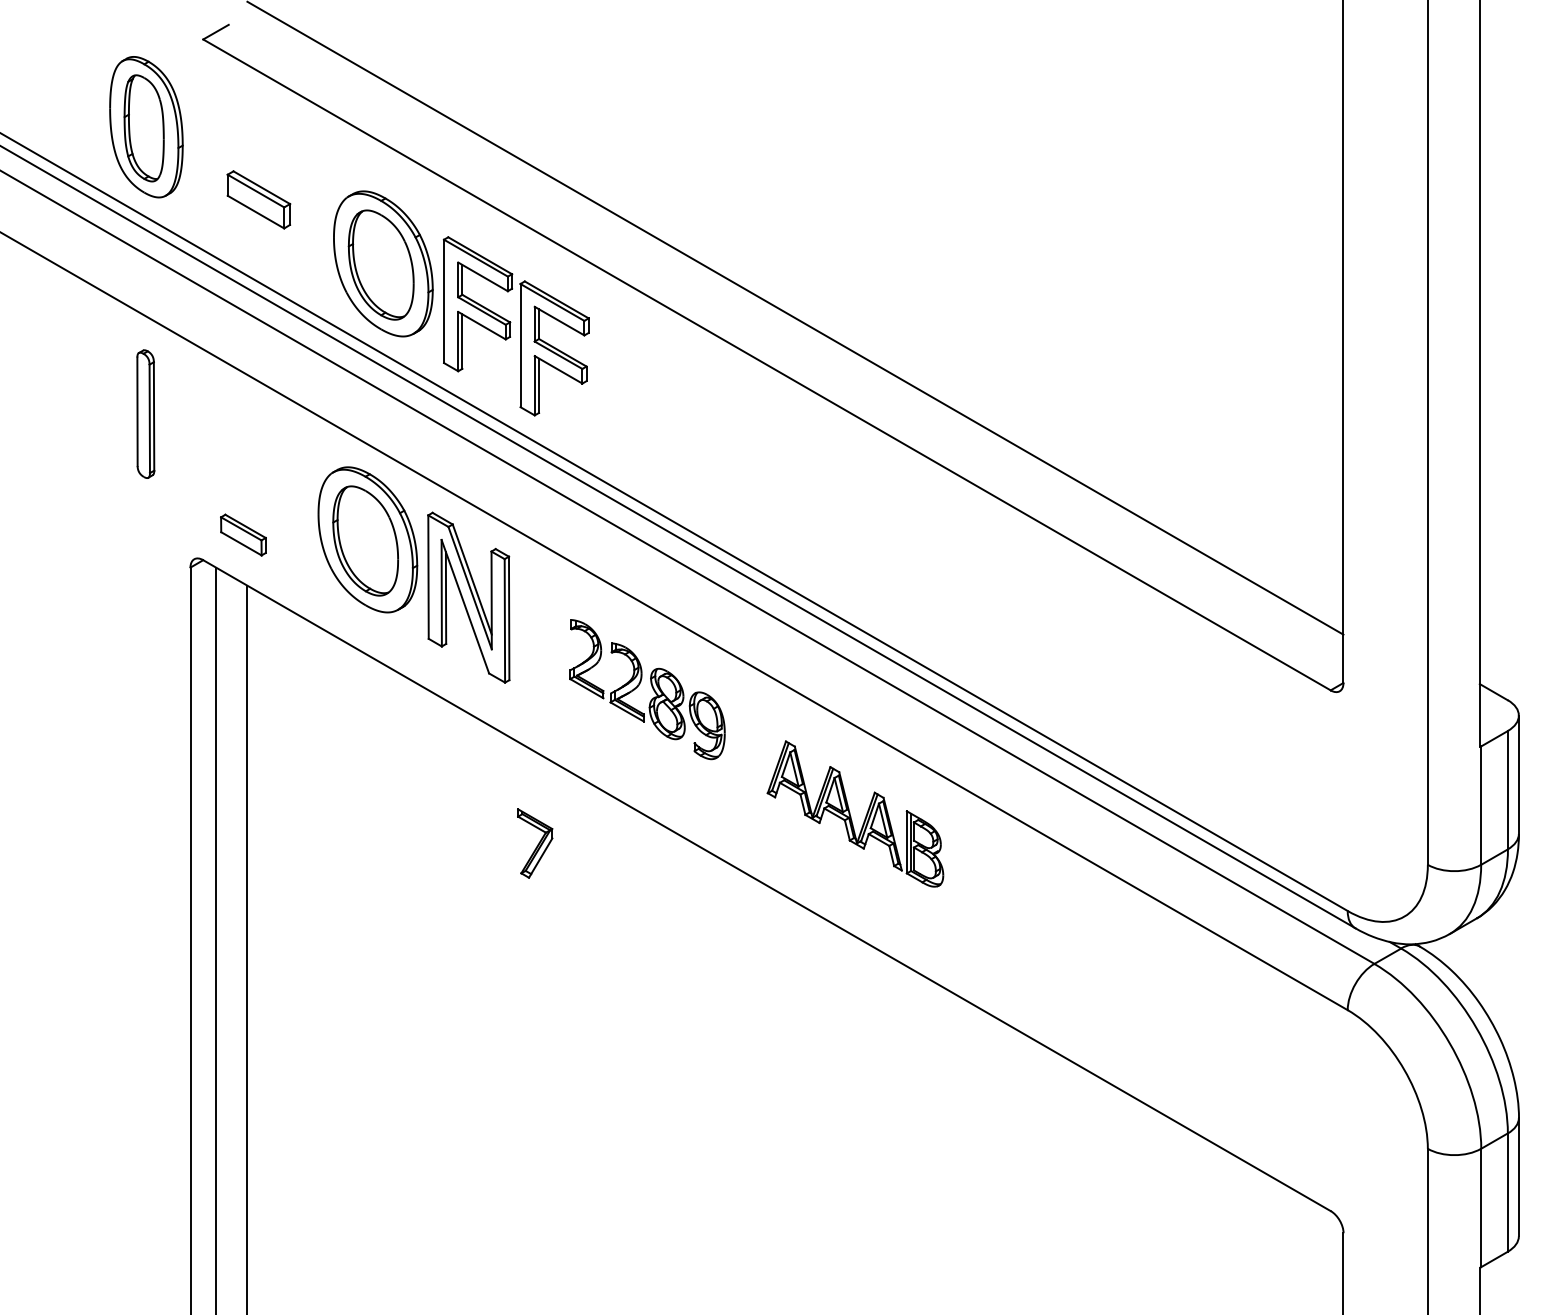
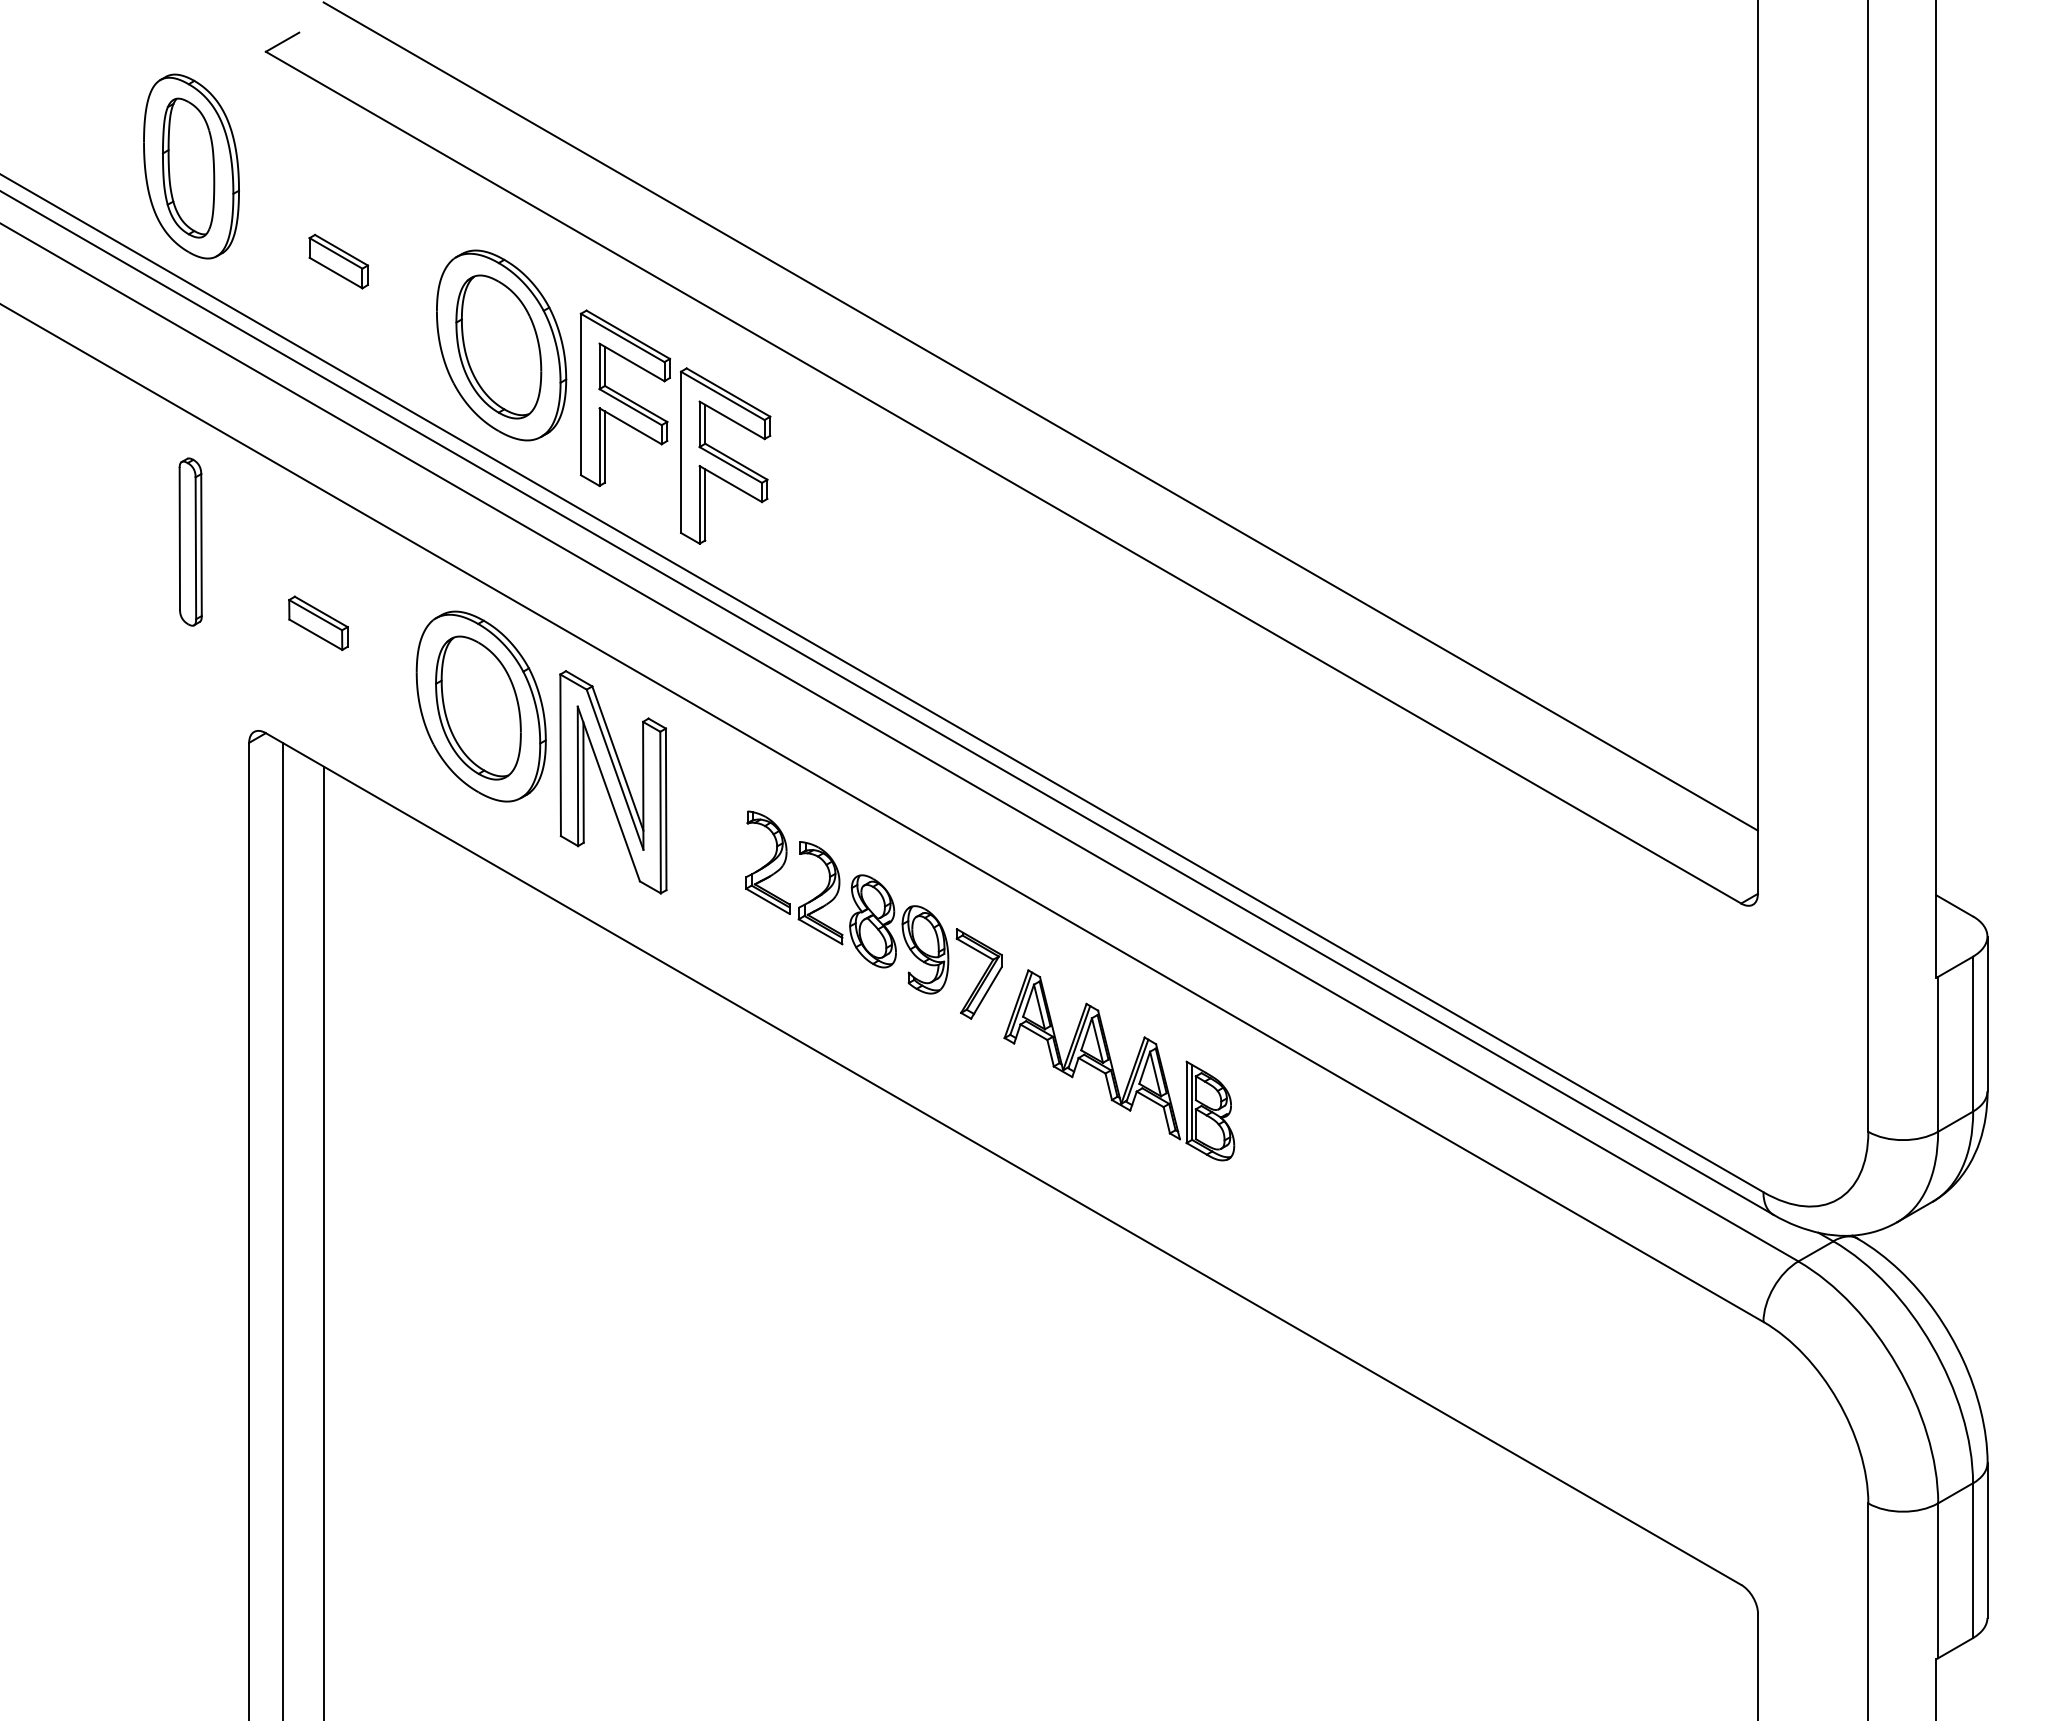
part: (258, 199) -> (338, 261), size x0.71
part: (243, 534) -> (318, 622), moved
part: (534, 843) -> (978, 973), moved

